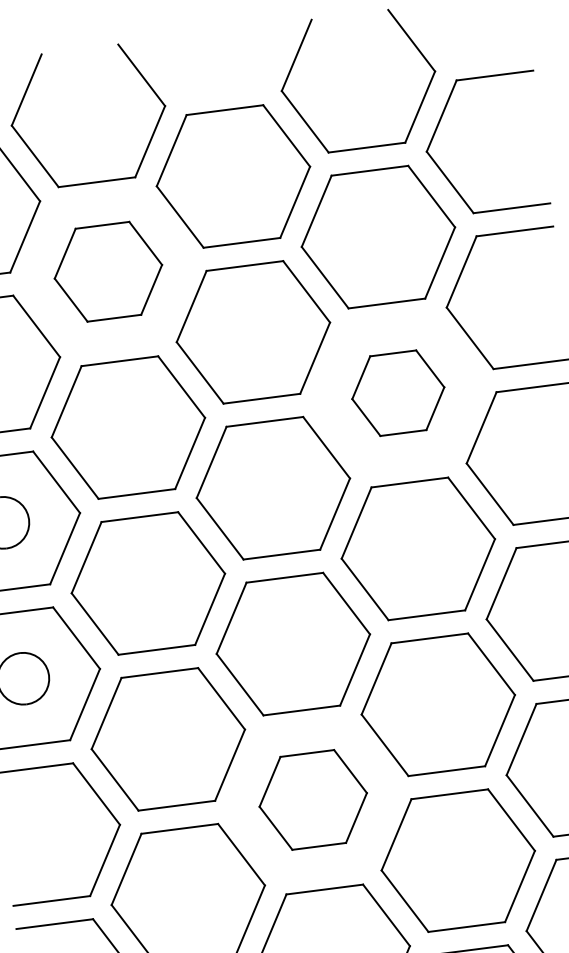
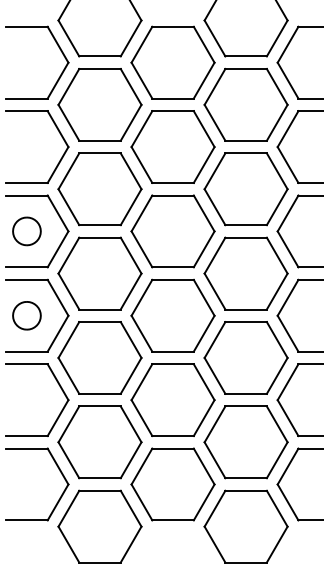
part: (107, 271) -> (99, 104), size x1.43
part: (397, 393) -> (245, 189), size x1.67
part: (312, 798) -> (172, 399), size x1.43

